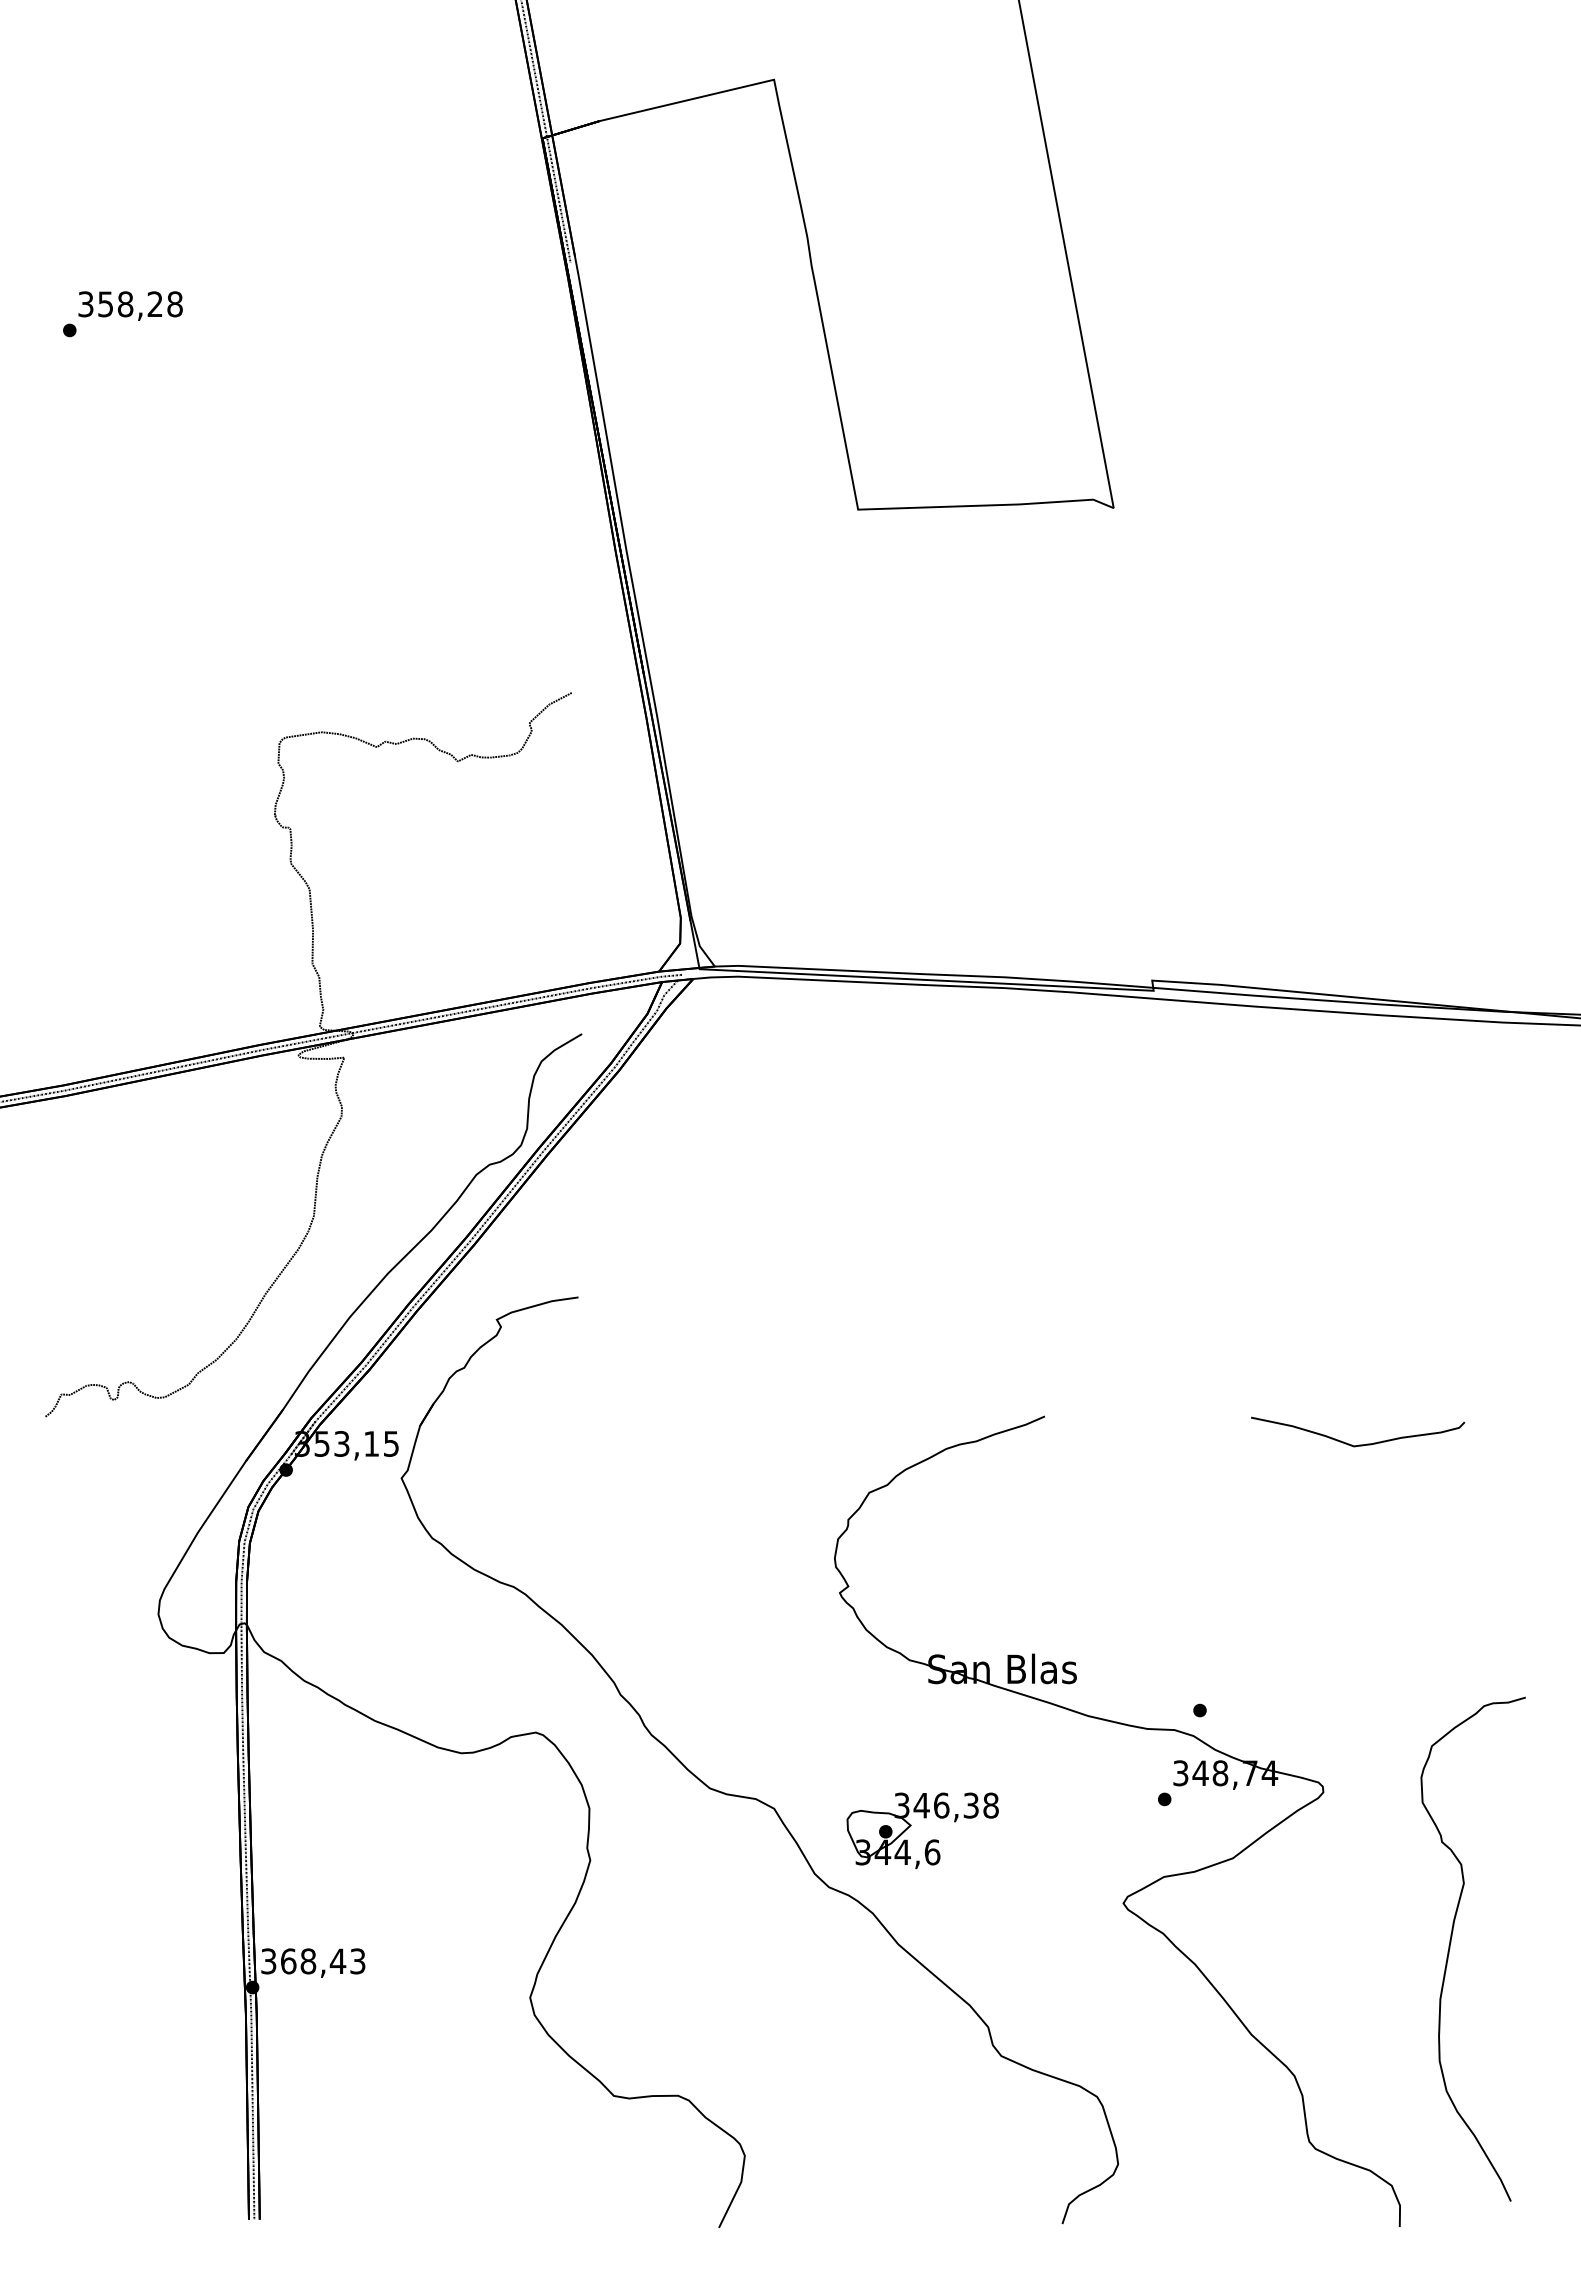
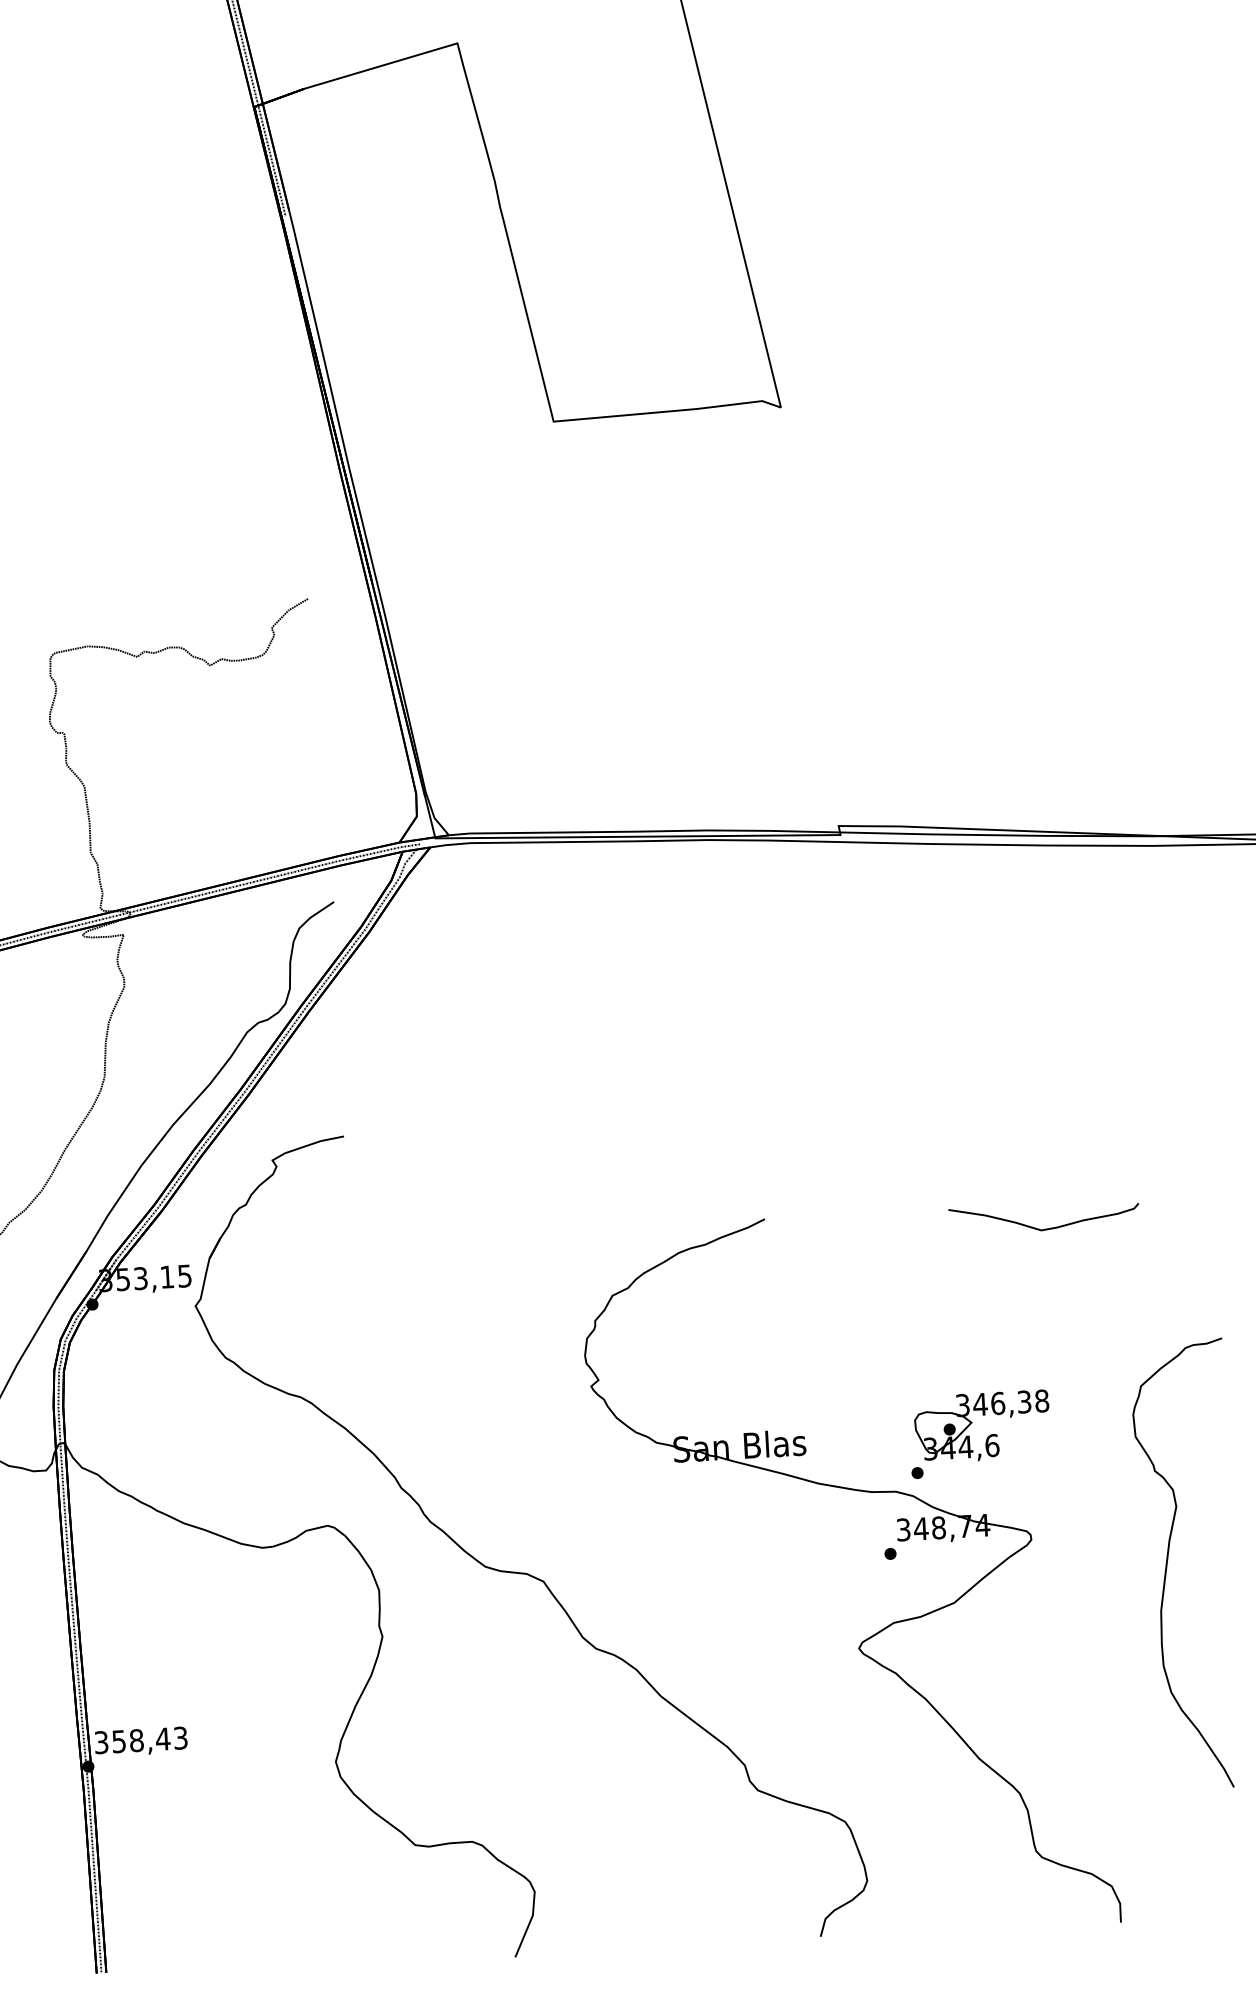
part: (911, 1825) -> (972, 1422), moved
part: (1451, 1942) -> (1168, 1559), moved
text: (288, 1961) -> (119, 1741), 368,43 -> 358,43

